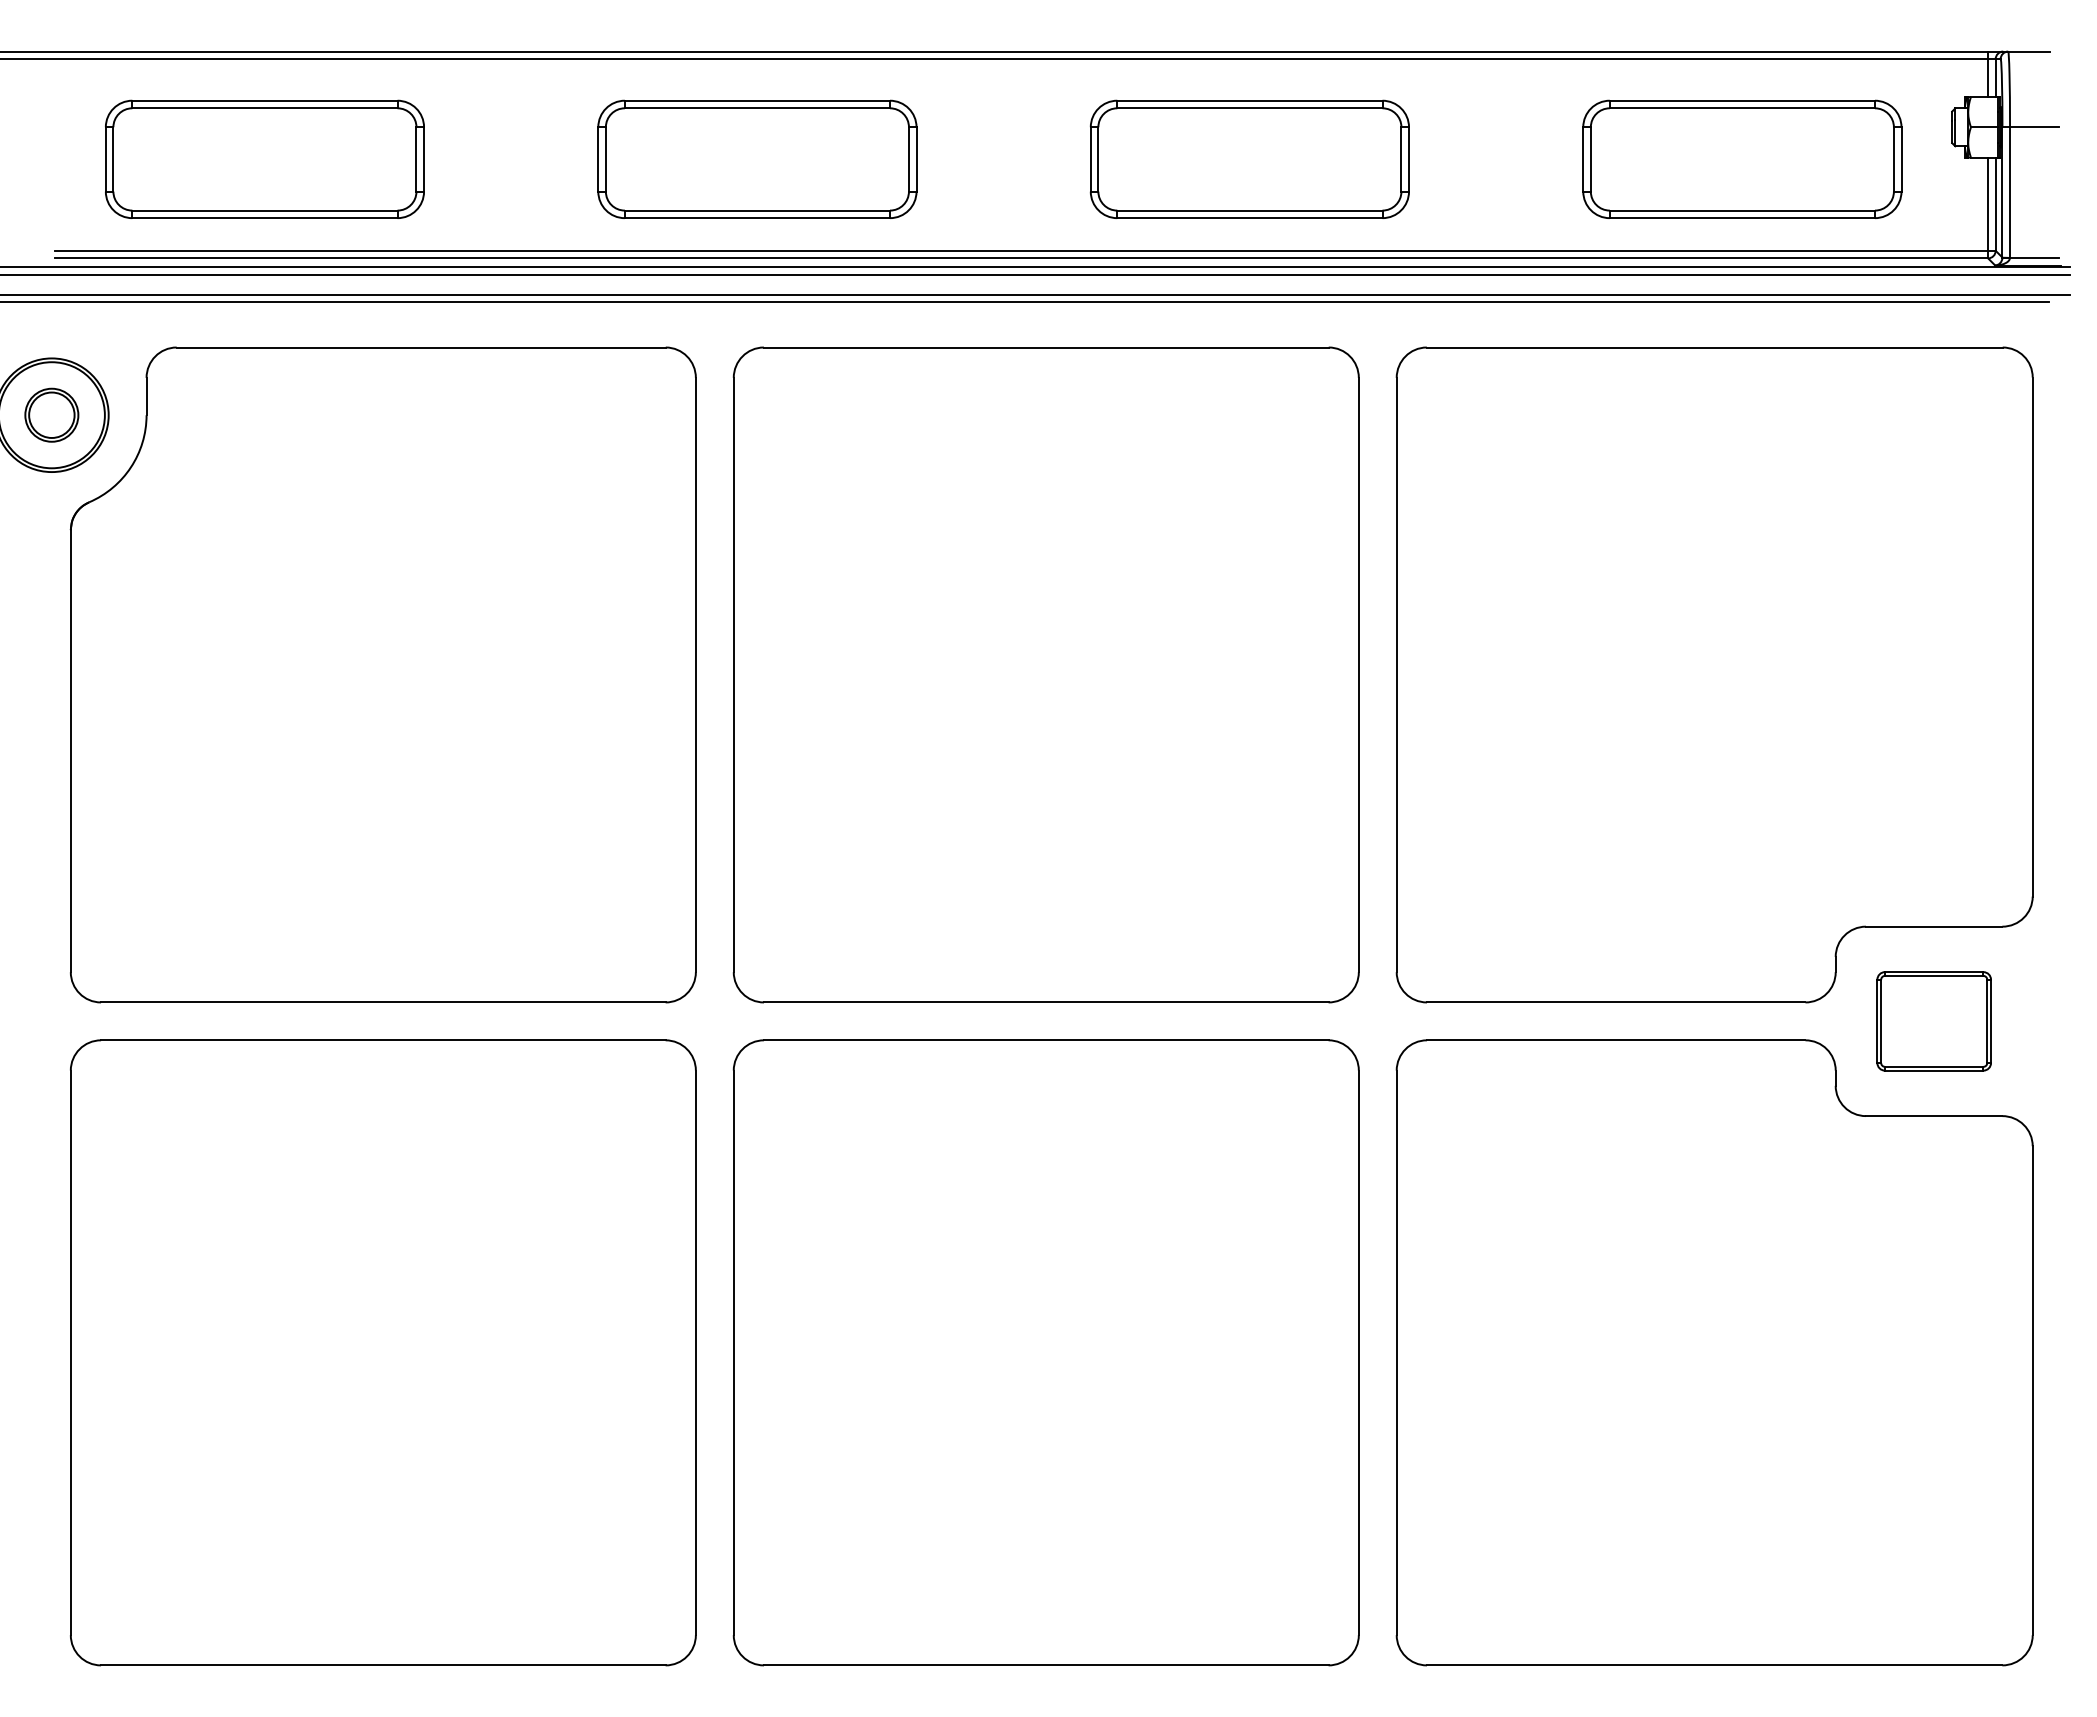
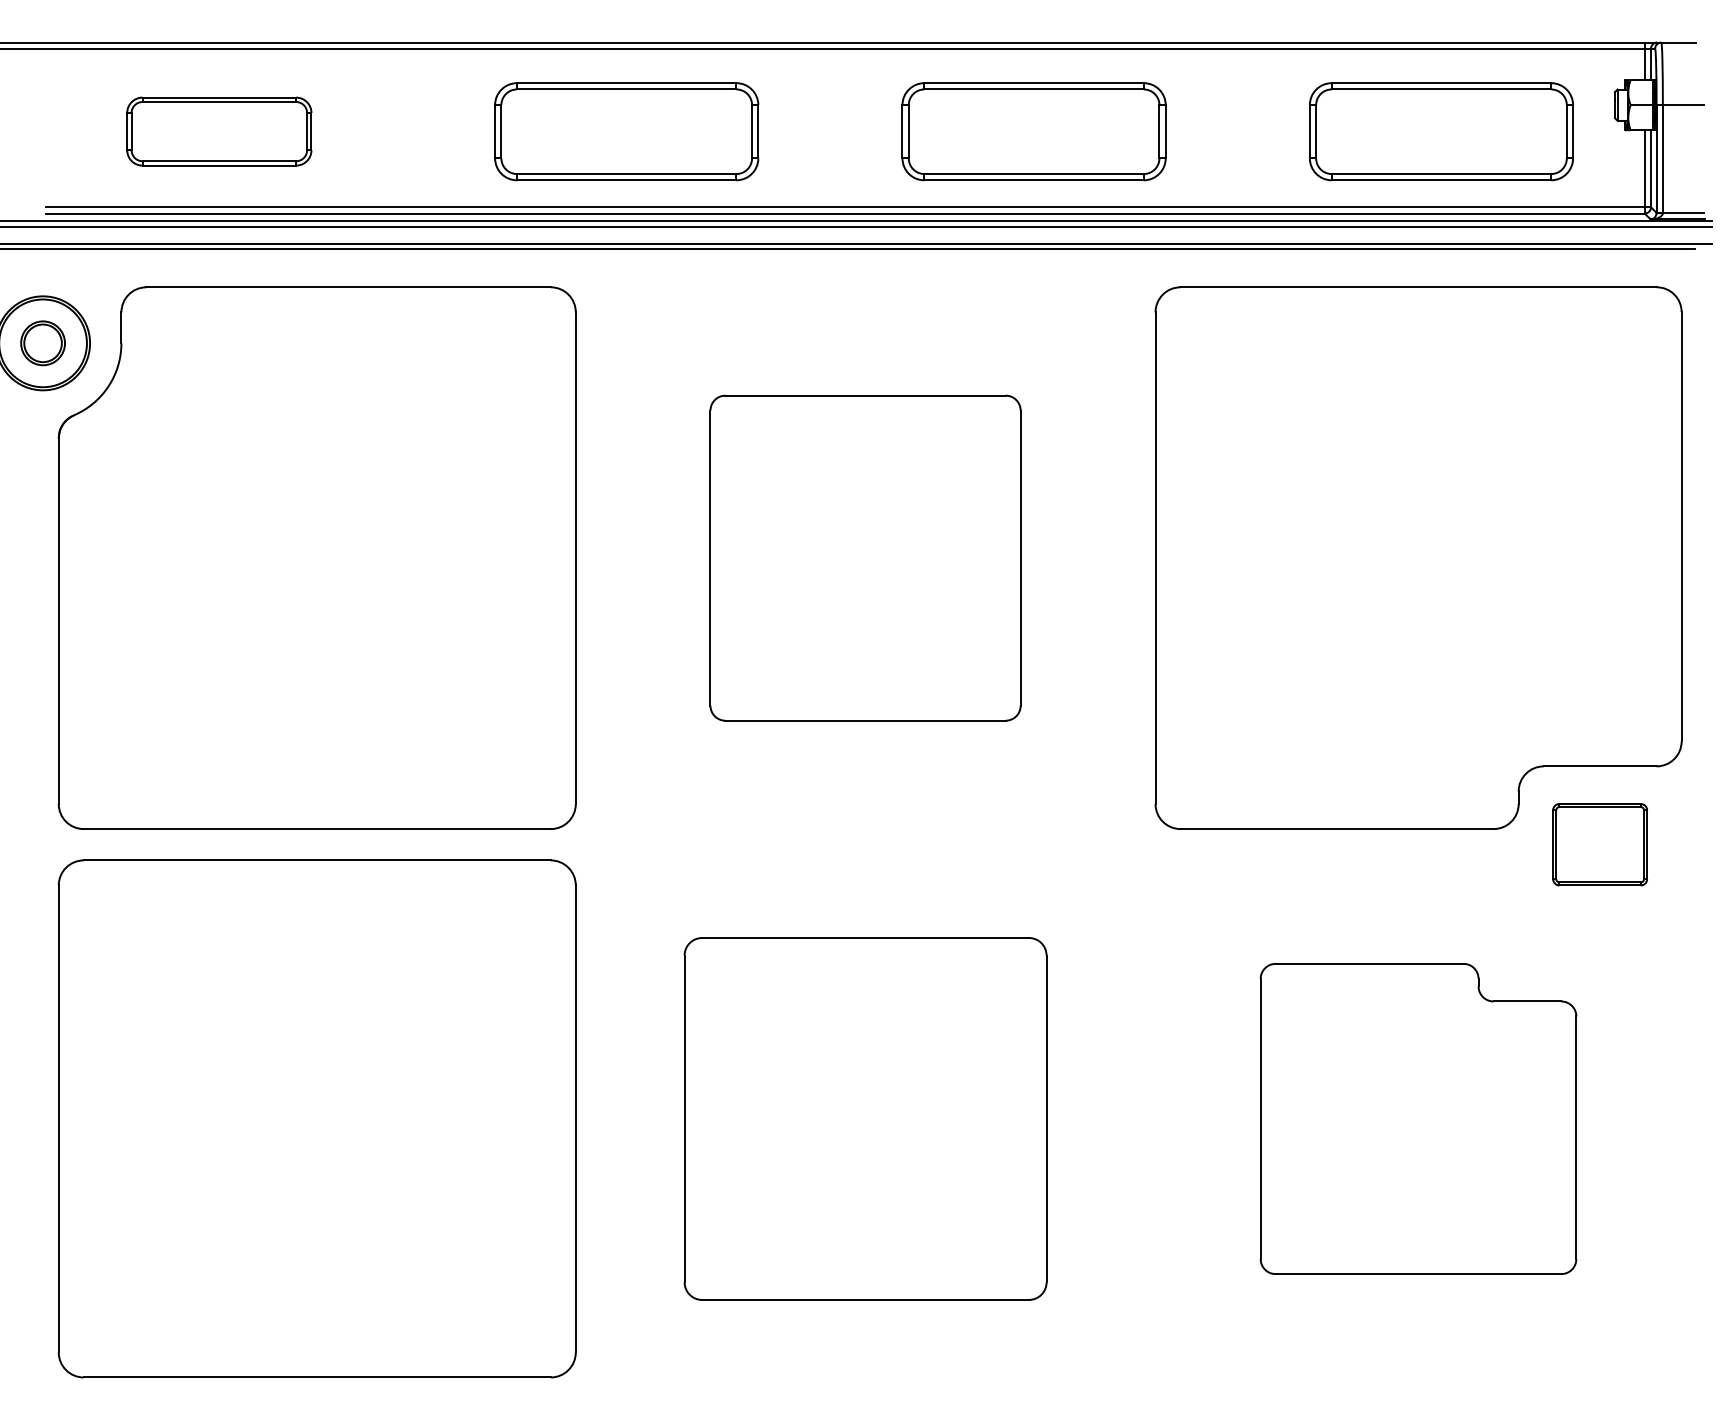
part: (264, 158) -> (218, 130), size x0.7
part: (1045, 674) -> (865, 557), size x0.6
part: (1045, 1352) -> (865, 1118), size x0.7
part: (1714, 1352) -> (1418, 1118), size x0.6

